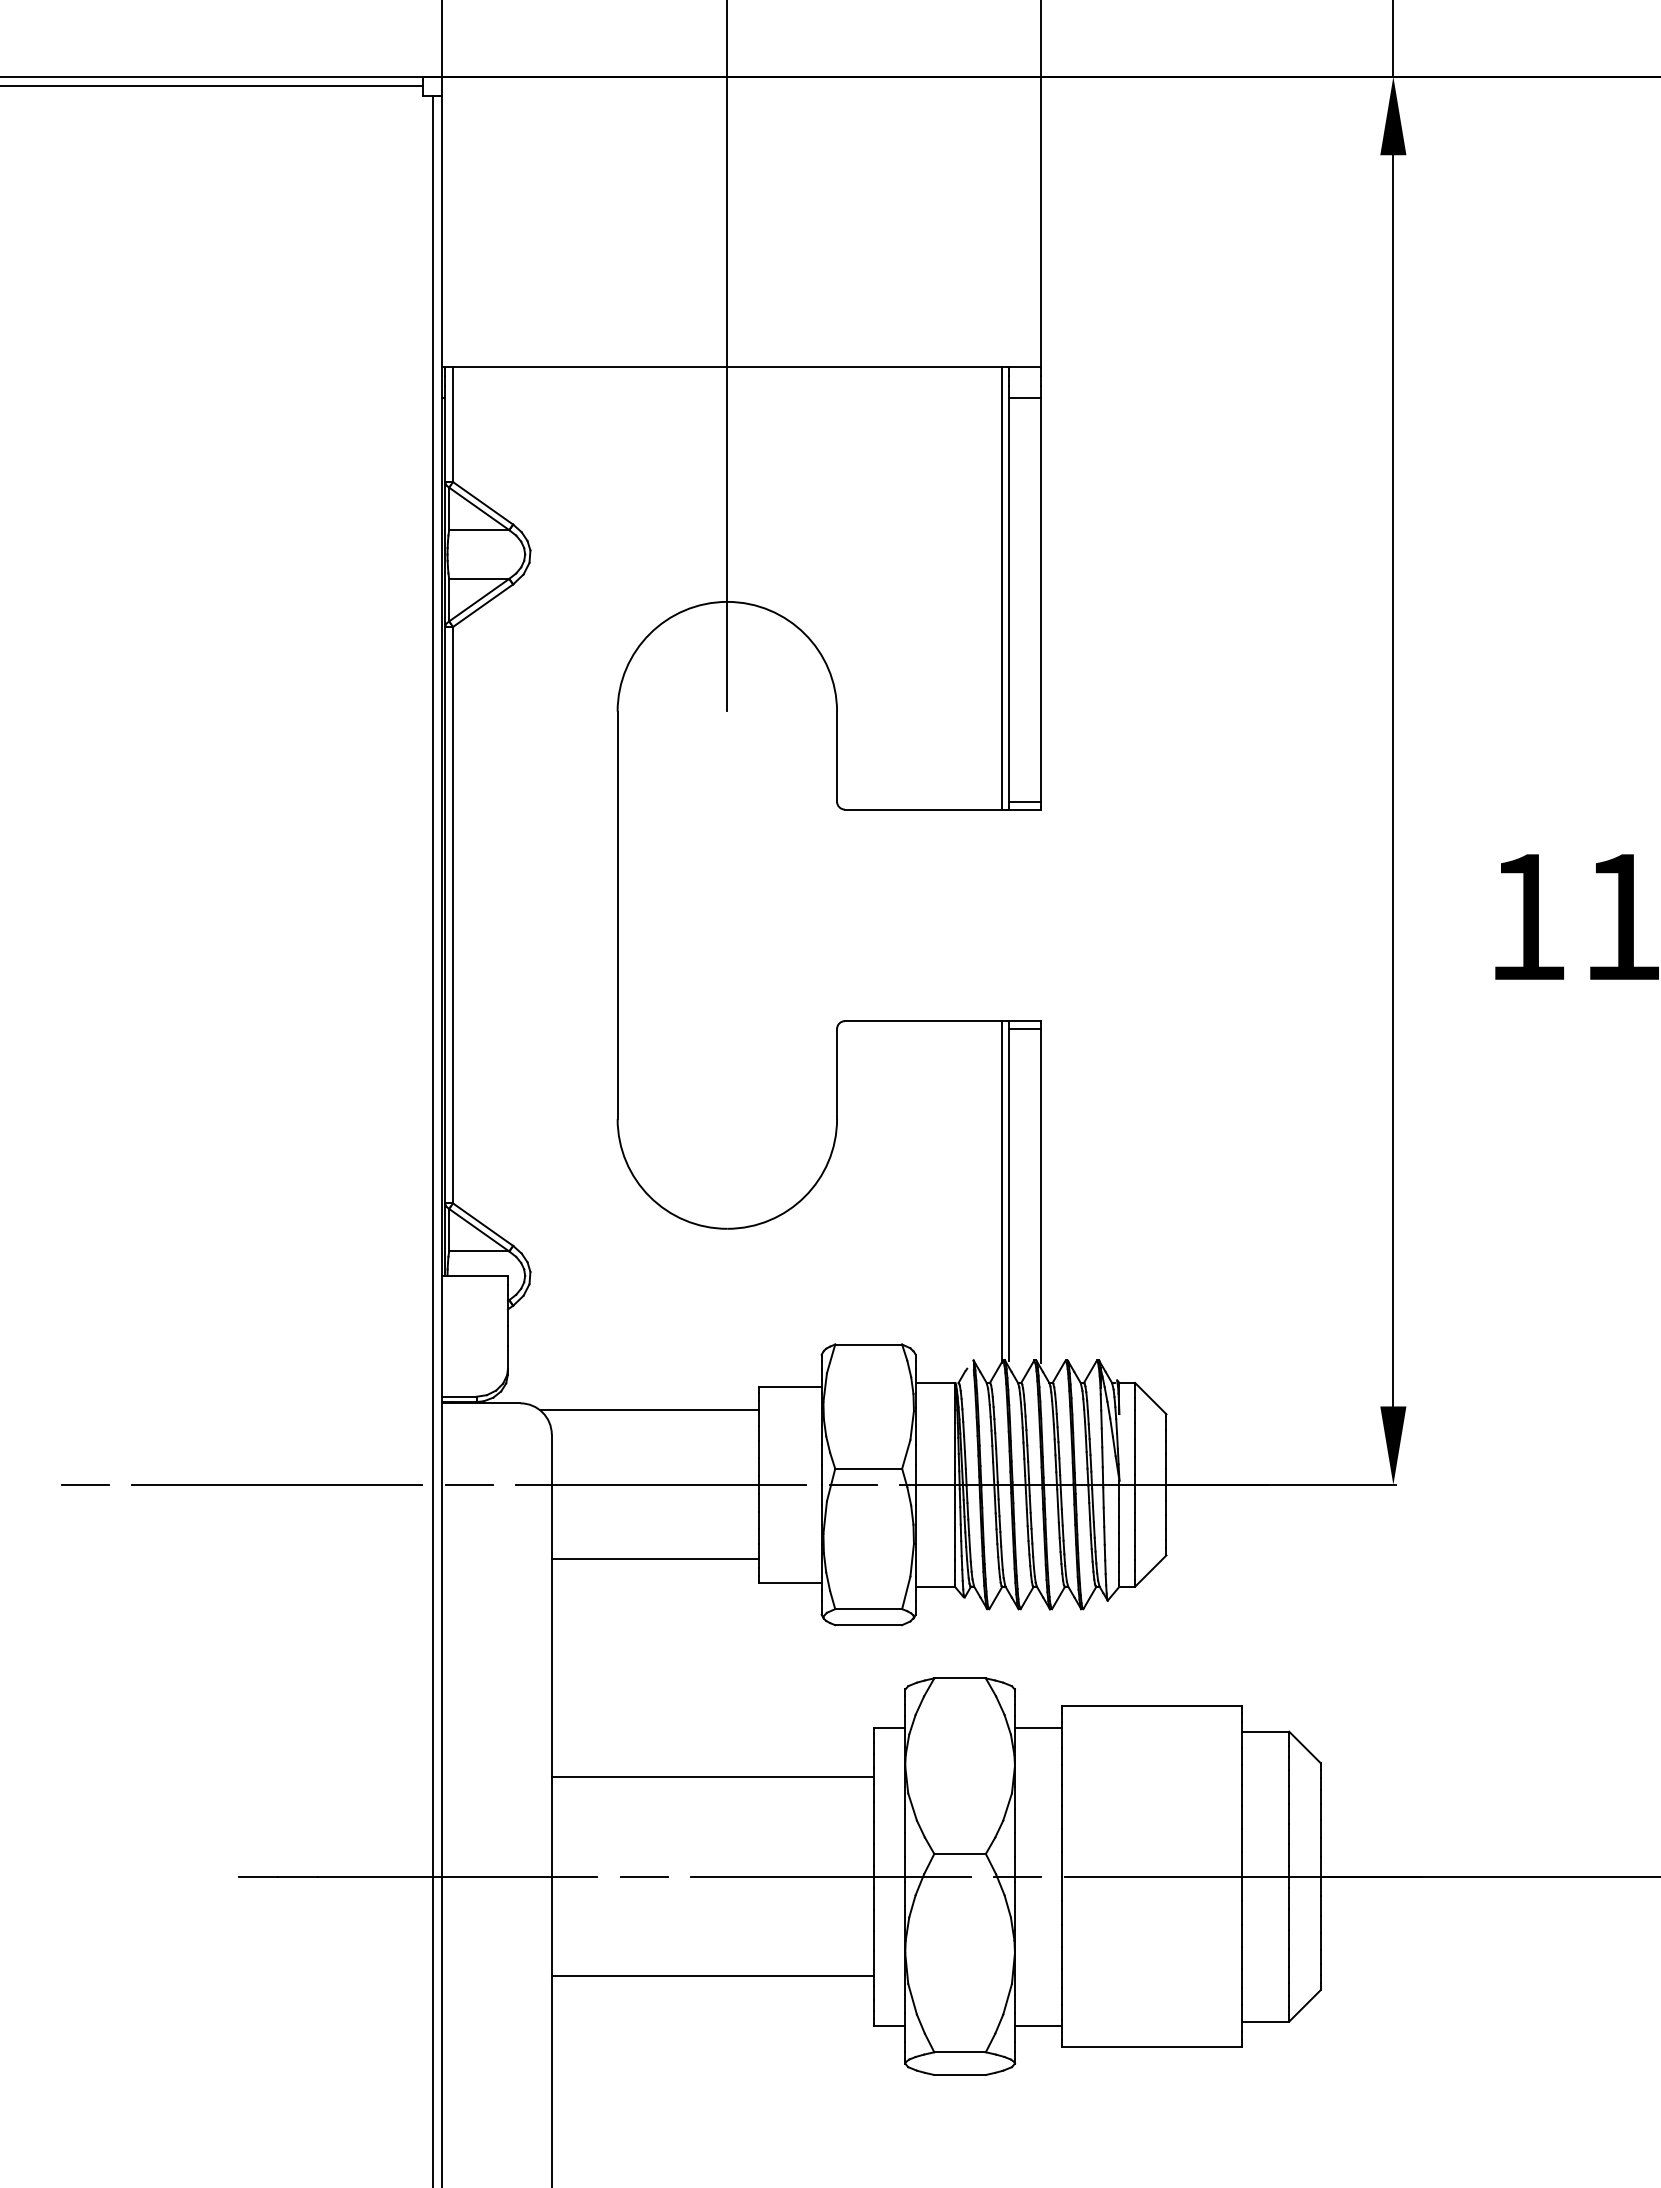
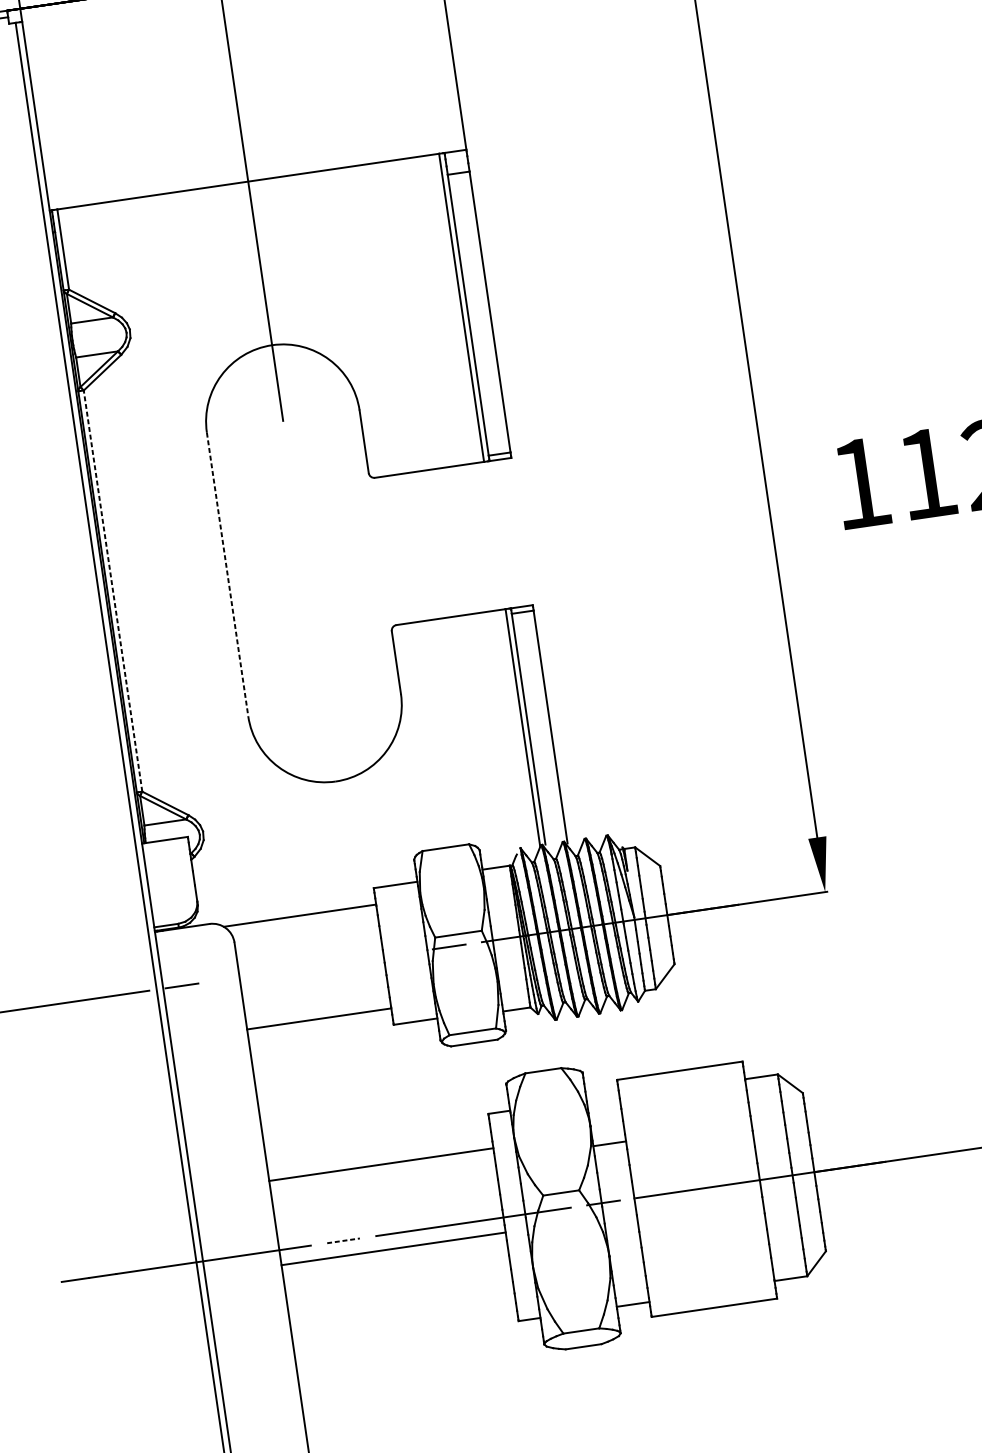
line: (453, 914) -> (113, 590), solid -> dashed
line: (617, 915) -> (227, 574), solid -> dashed
line: (661, 1484) -> (315, 966), removed
line: (1037, 1727) -> (609, 1143), moved
line: (644, 1876) -> (343, 1240), solid -> dashed
line: (712, 1976) -> (393, 1249), moved

